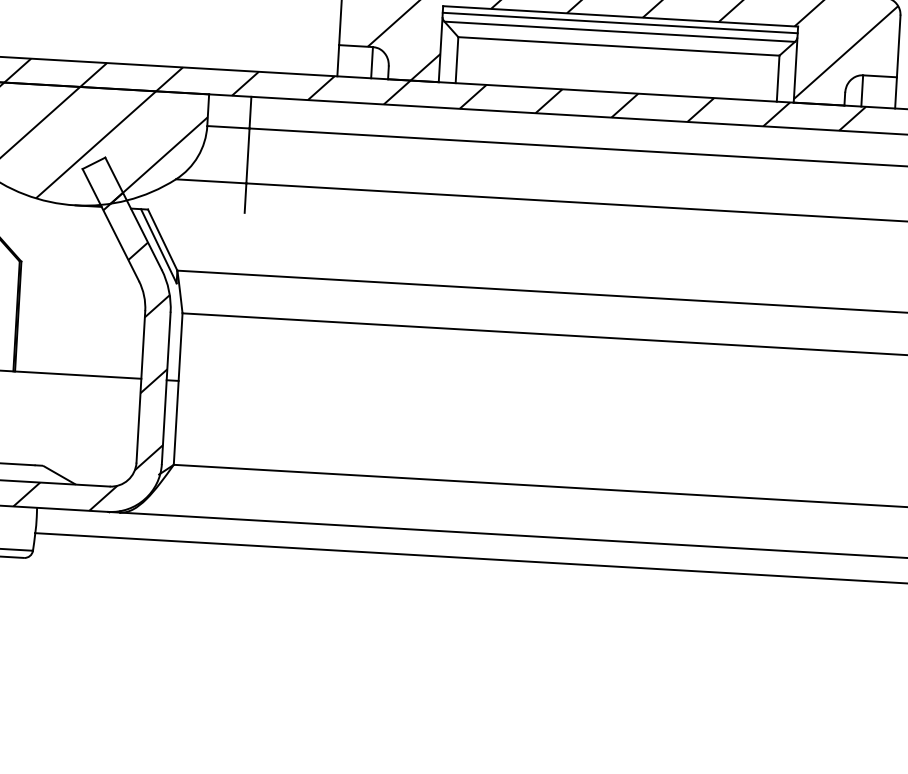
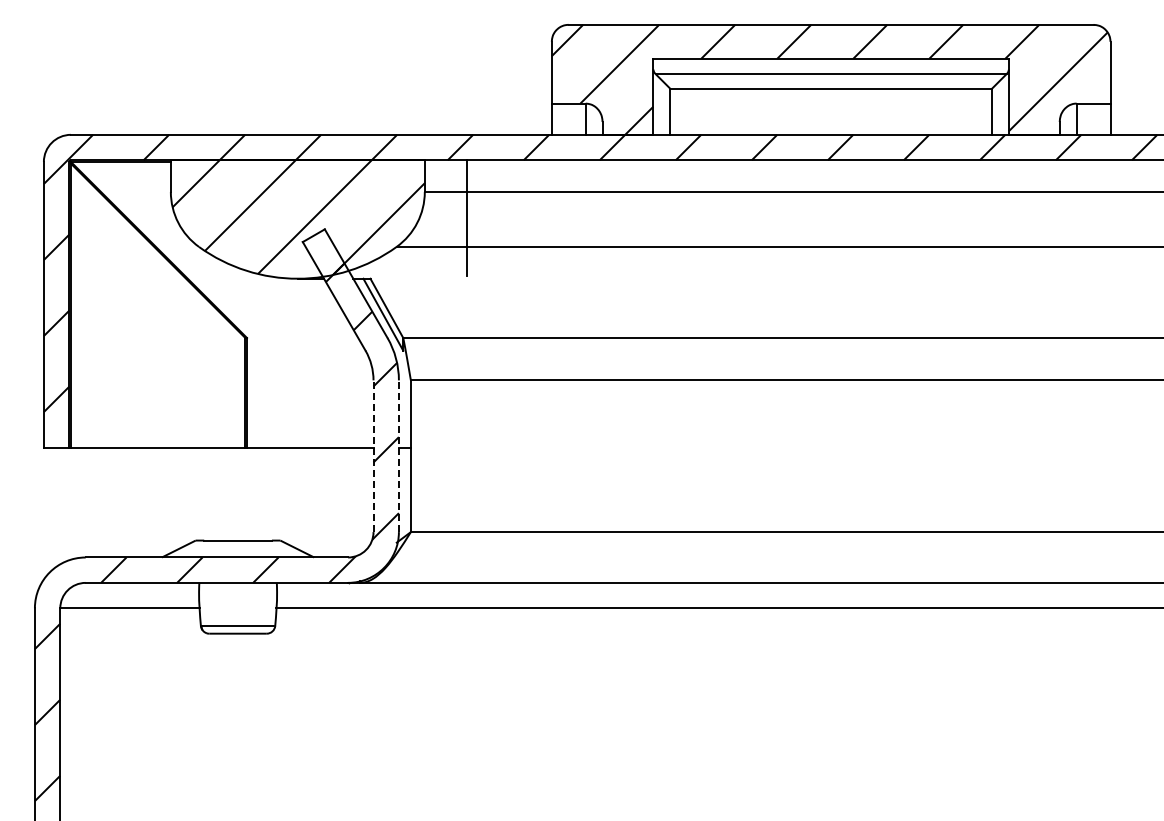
line: (619, 23) -> (830, 65), removed
line: (140, 387) -> (373, 456), solid -> dashed
line: (165, 388) -> (398, 456), solid -> dashed

